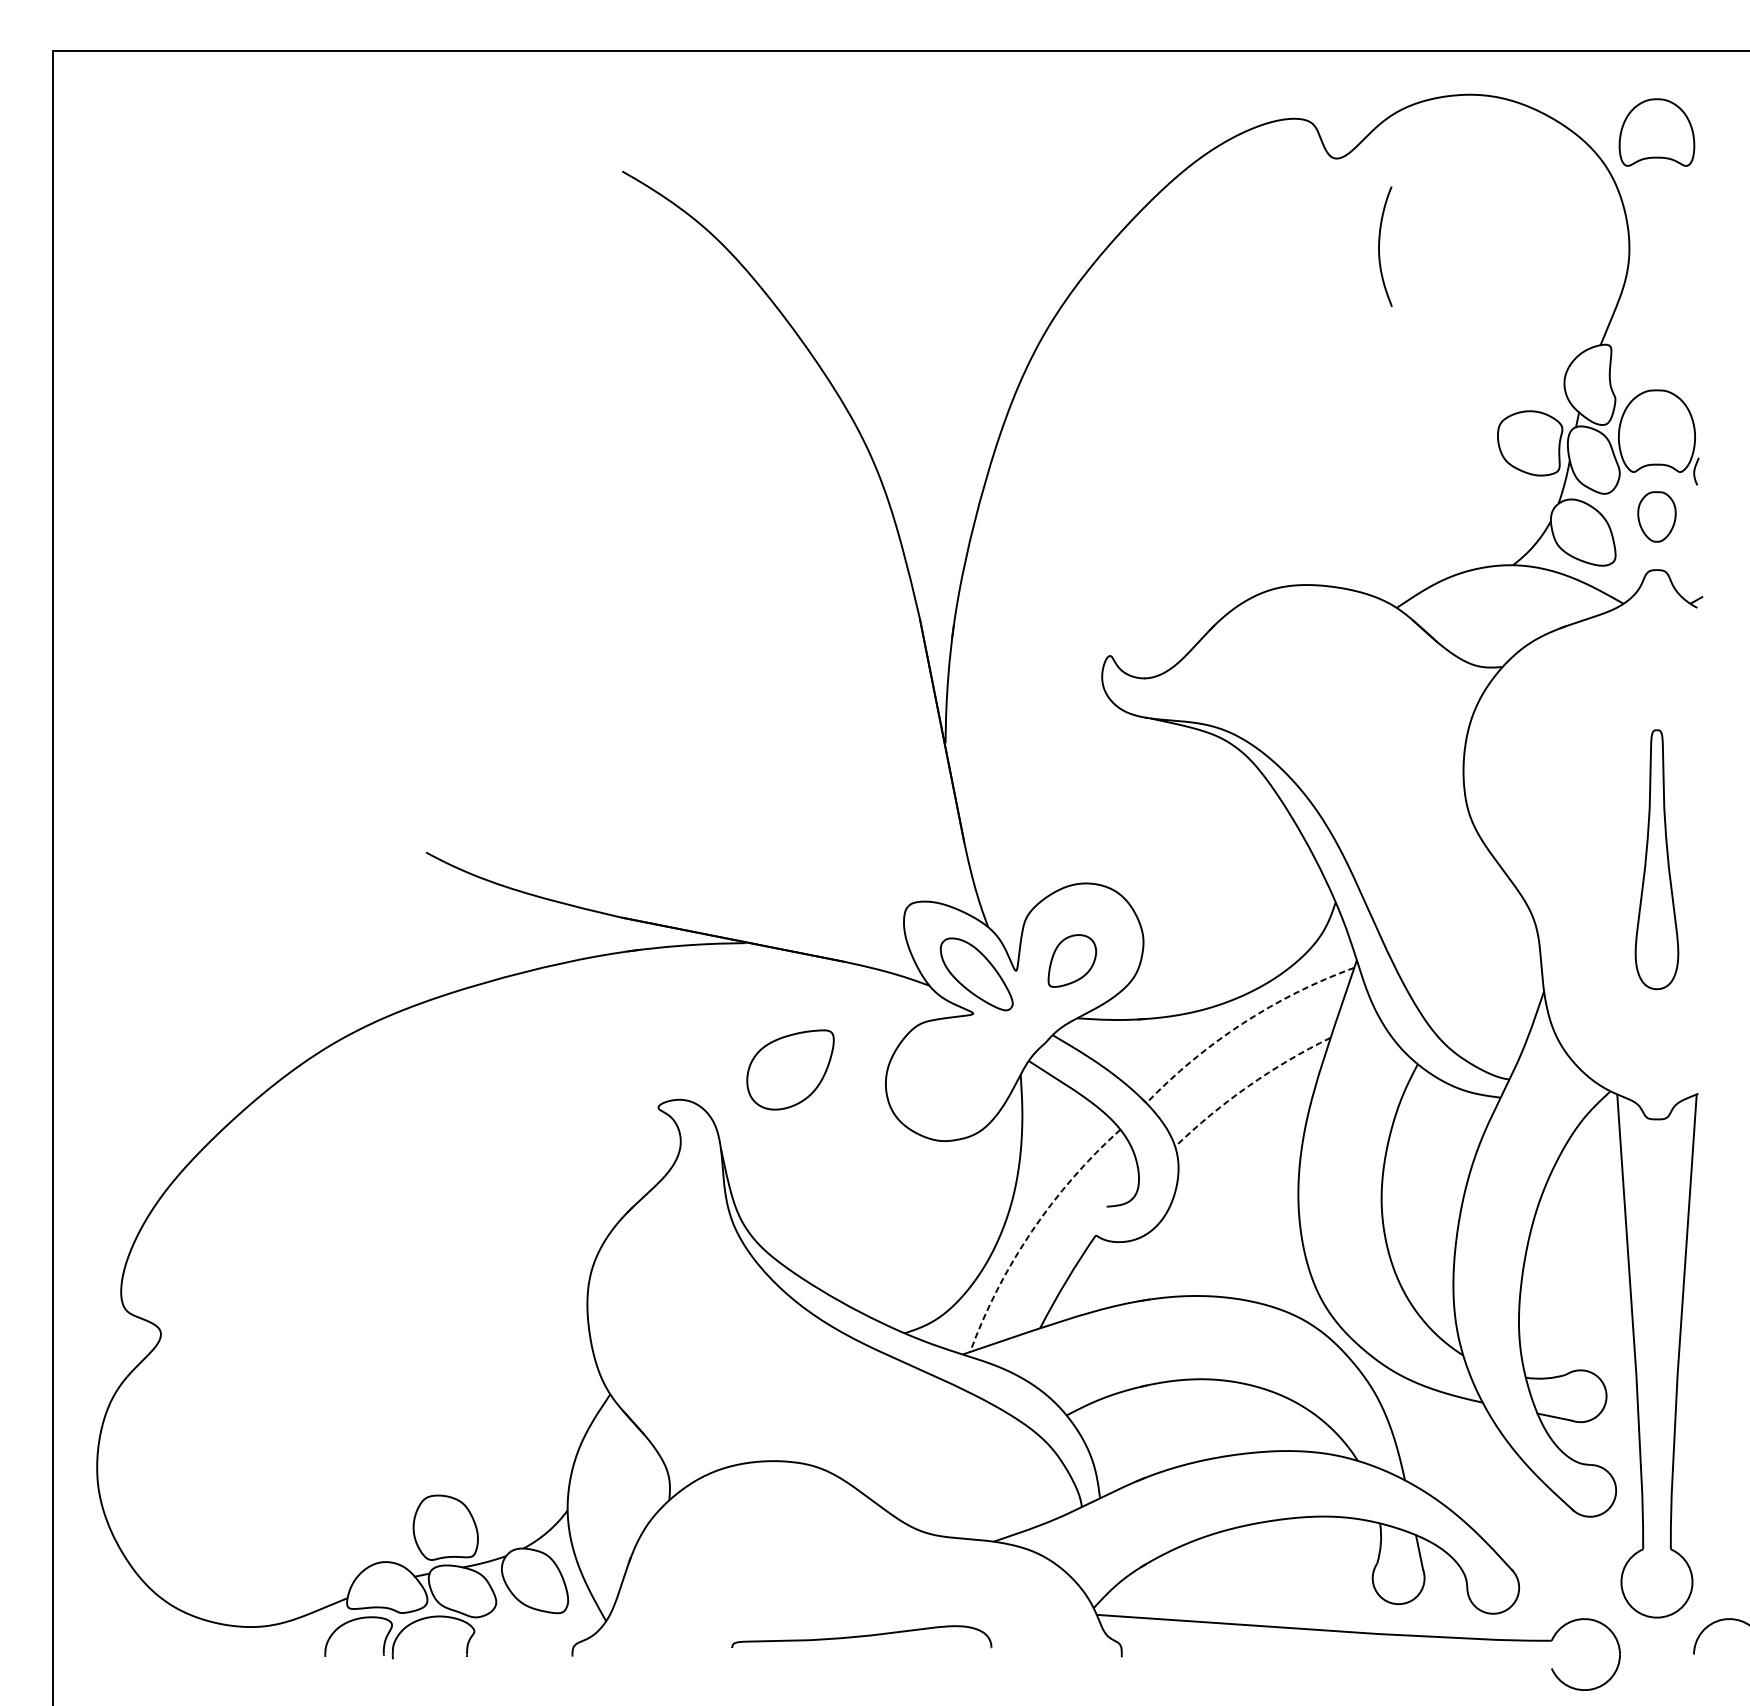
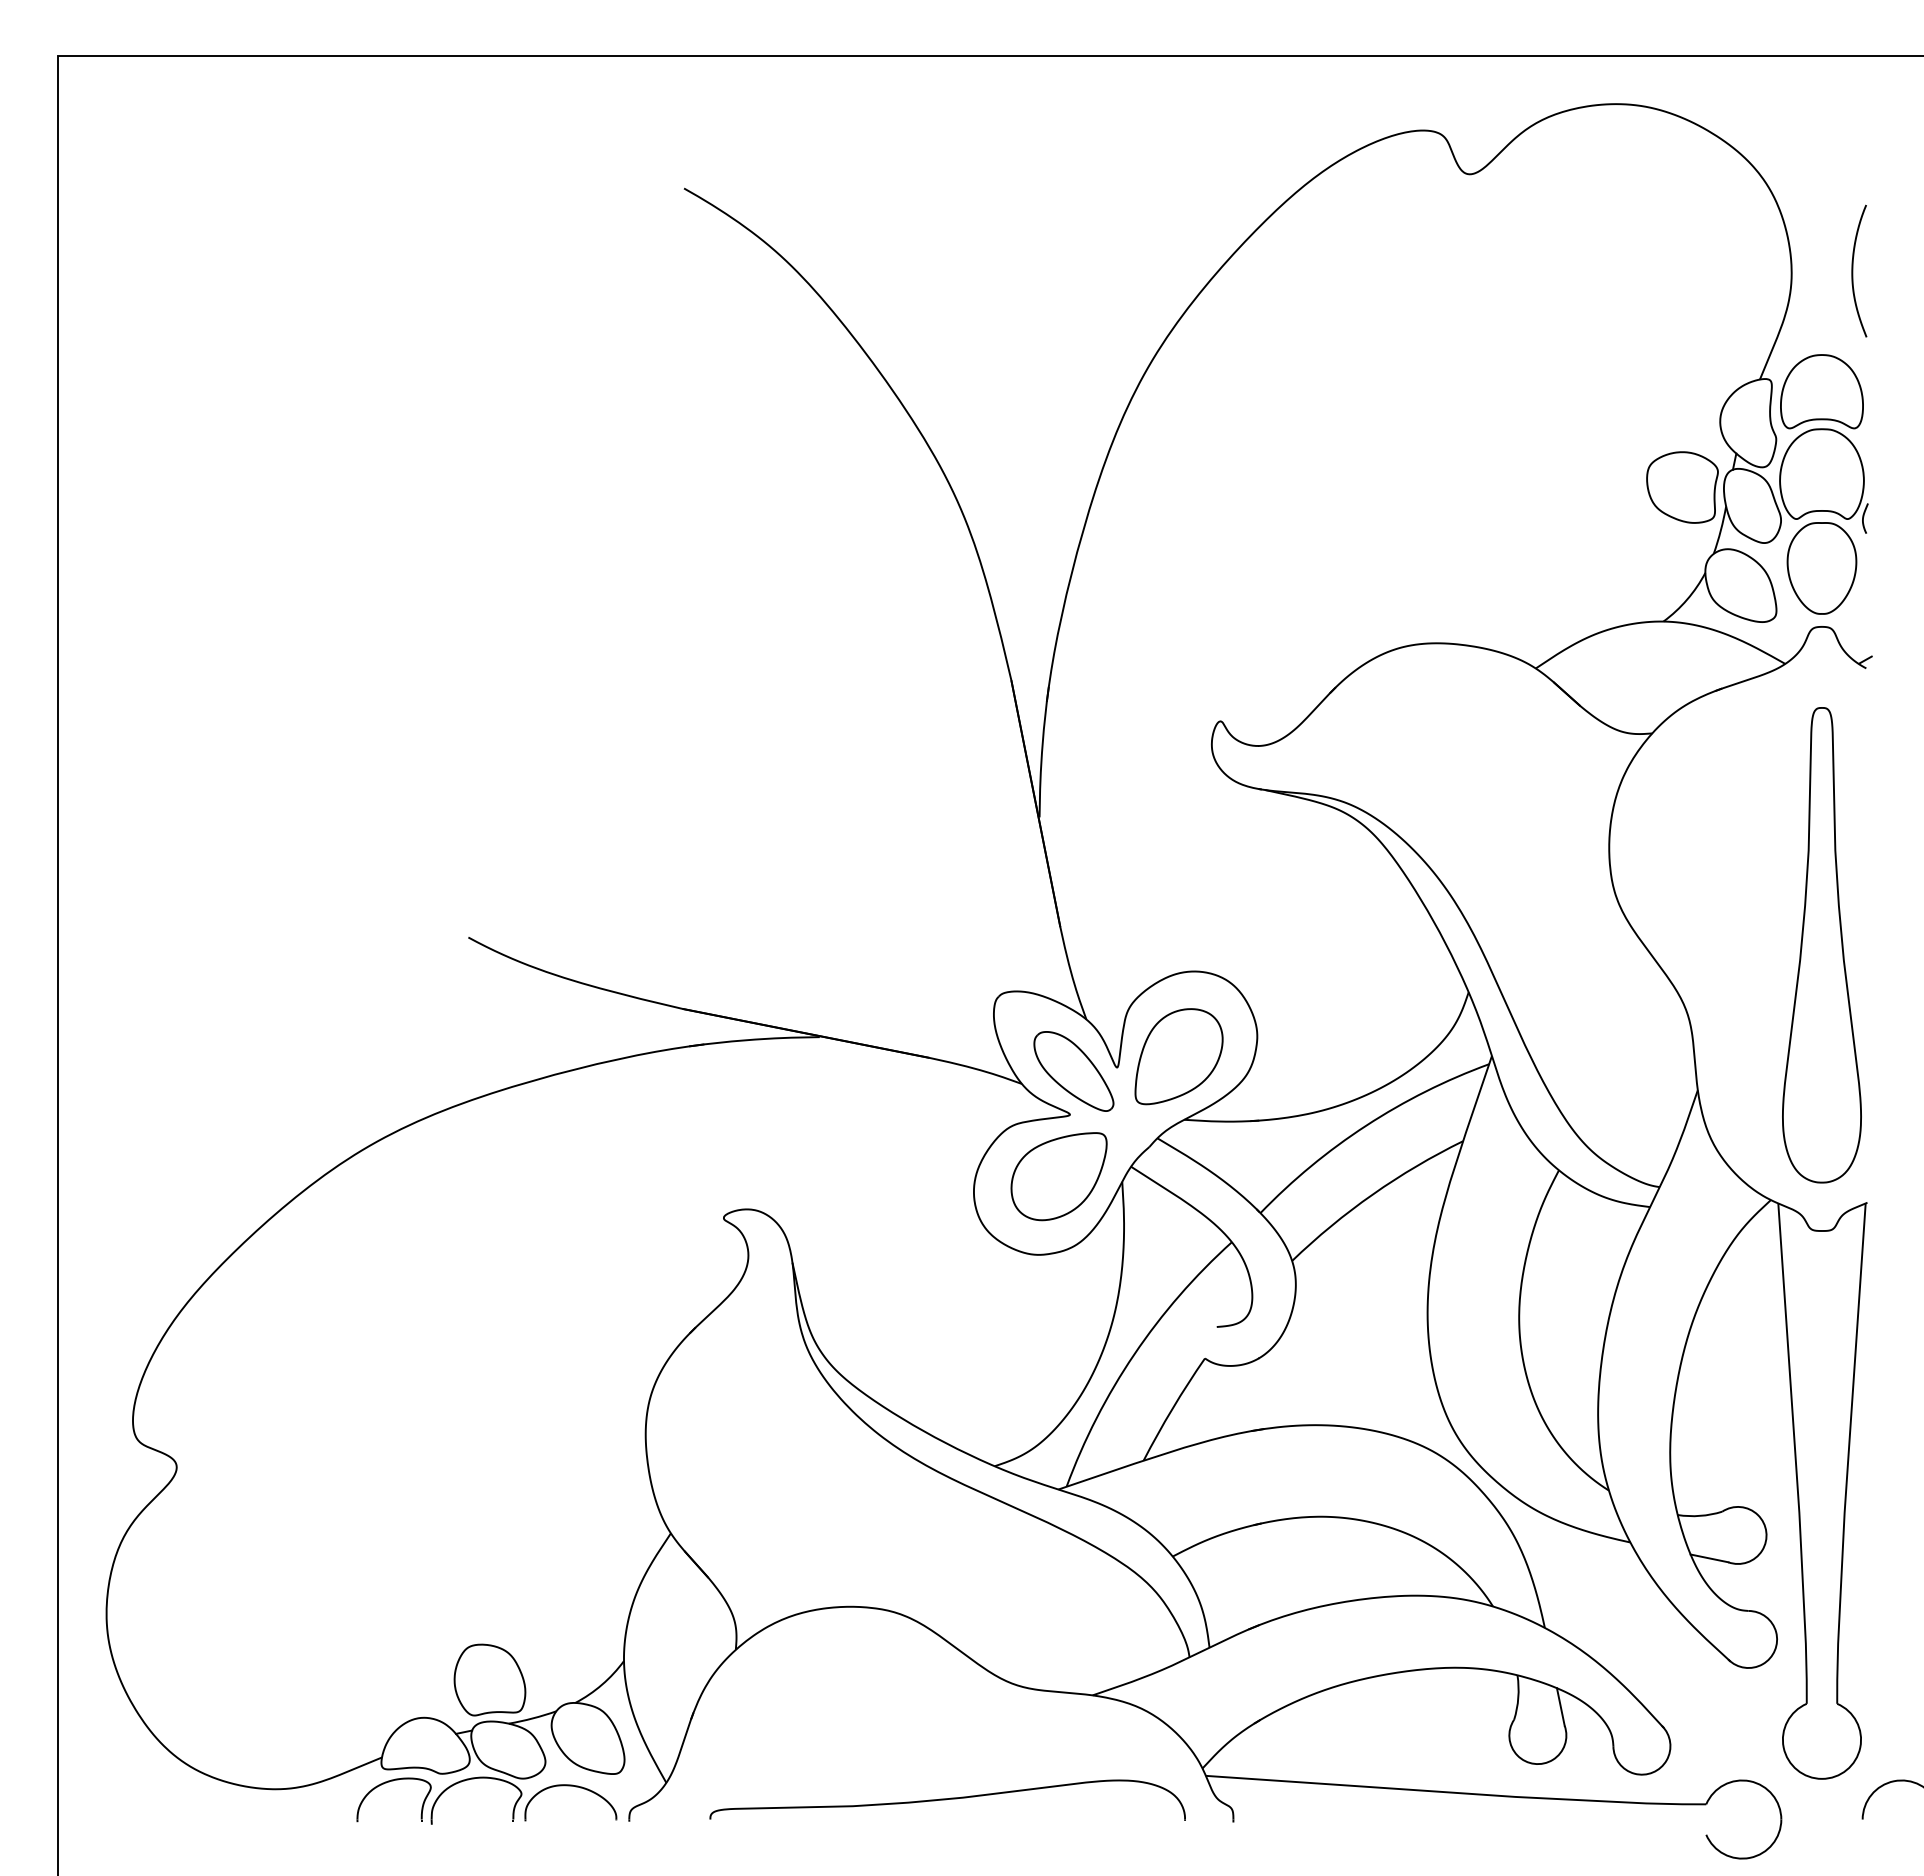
part: (1656, 132) -> (1821, 391), moved
curve: (1380, 246) -> (1853, 270), moved
part: (1656, 517) -> (1821, 568), size x1.67
part: (1656, 859) -> (1821, 945), size x1.67
part: (1071, 960) -> (1178, 1056), size x1.67
arc: (1242, 1023) -> (1366, 1125), dashed -> solid
part: (789, 1069) -> (1058, 1176), moved
arc: (1248, 1086) -> (1372, 1194), dashed -> solid
arc: (1031, 1231) -> (1134, 1354), dashed -> solid
part: (523, 1625) -> (575, 1787), added
part: (861, 1636) -> (947, 1799), size x1.67

